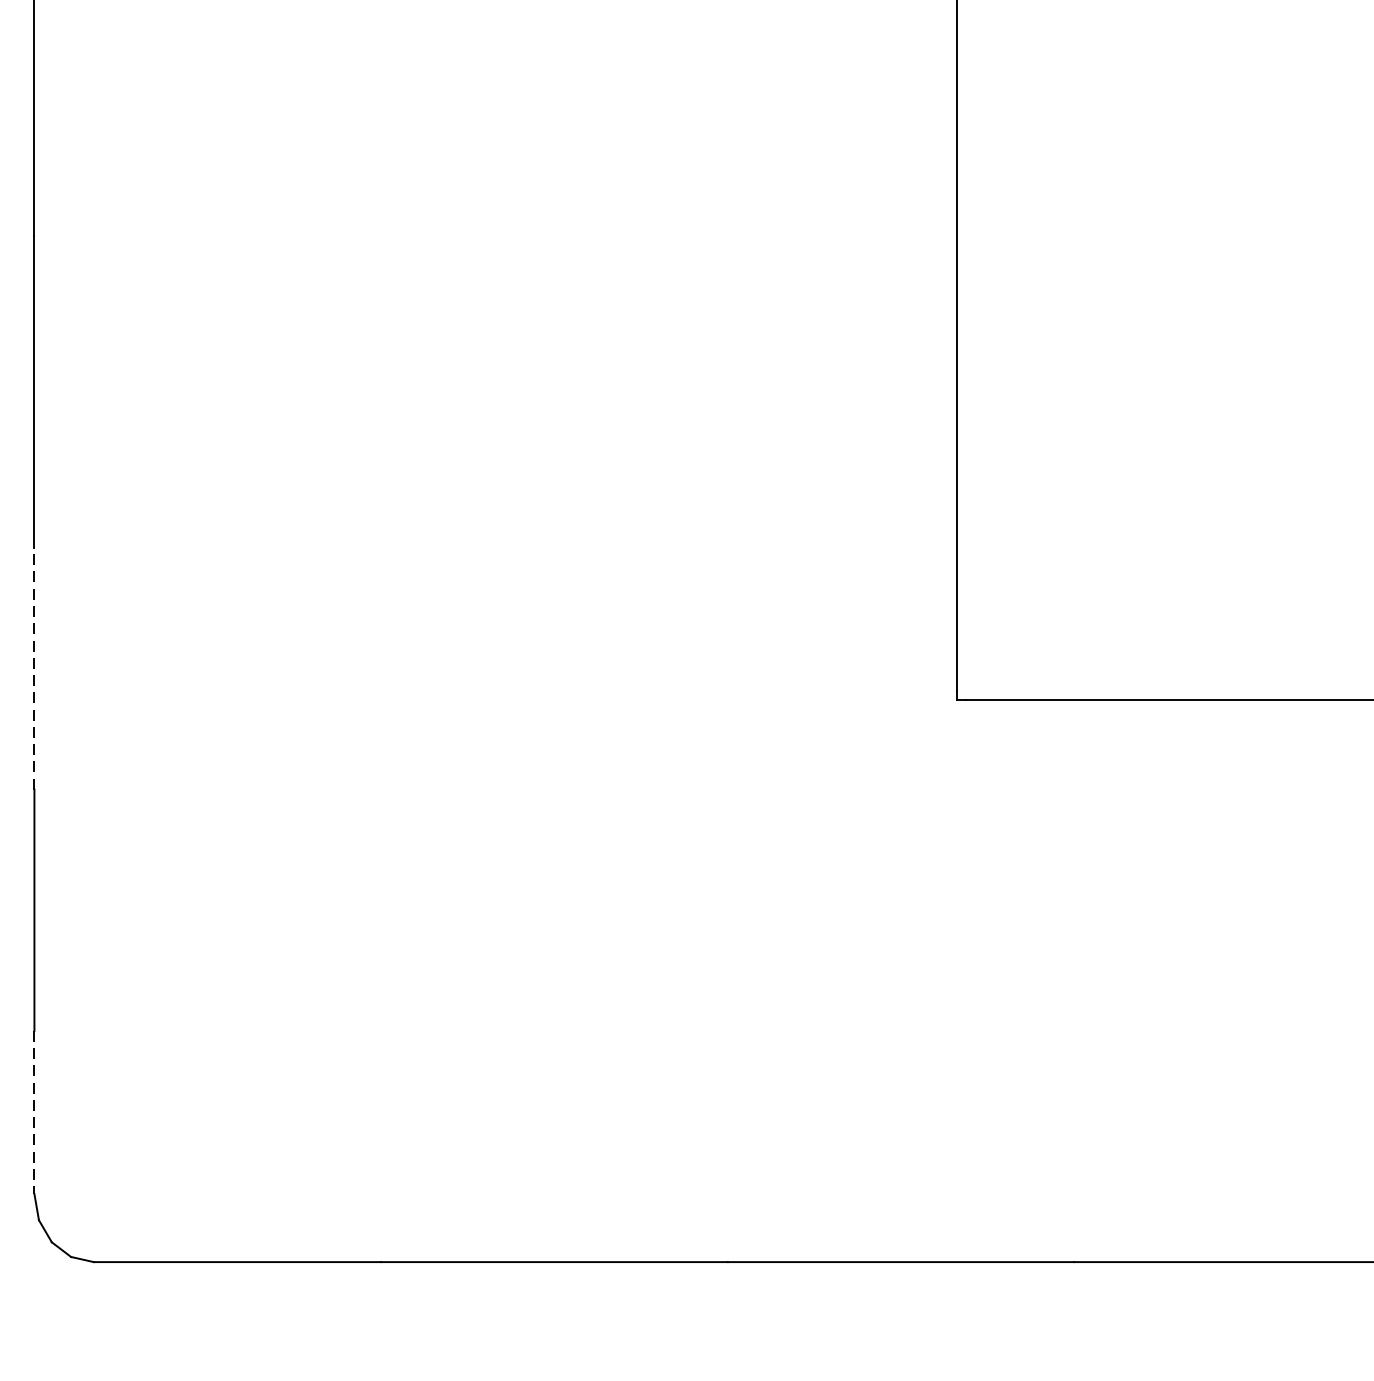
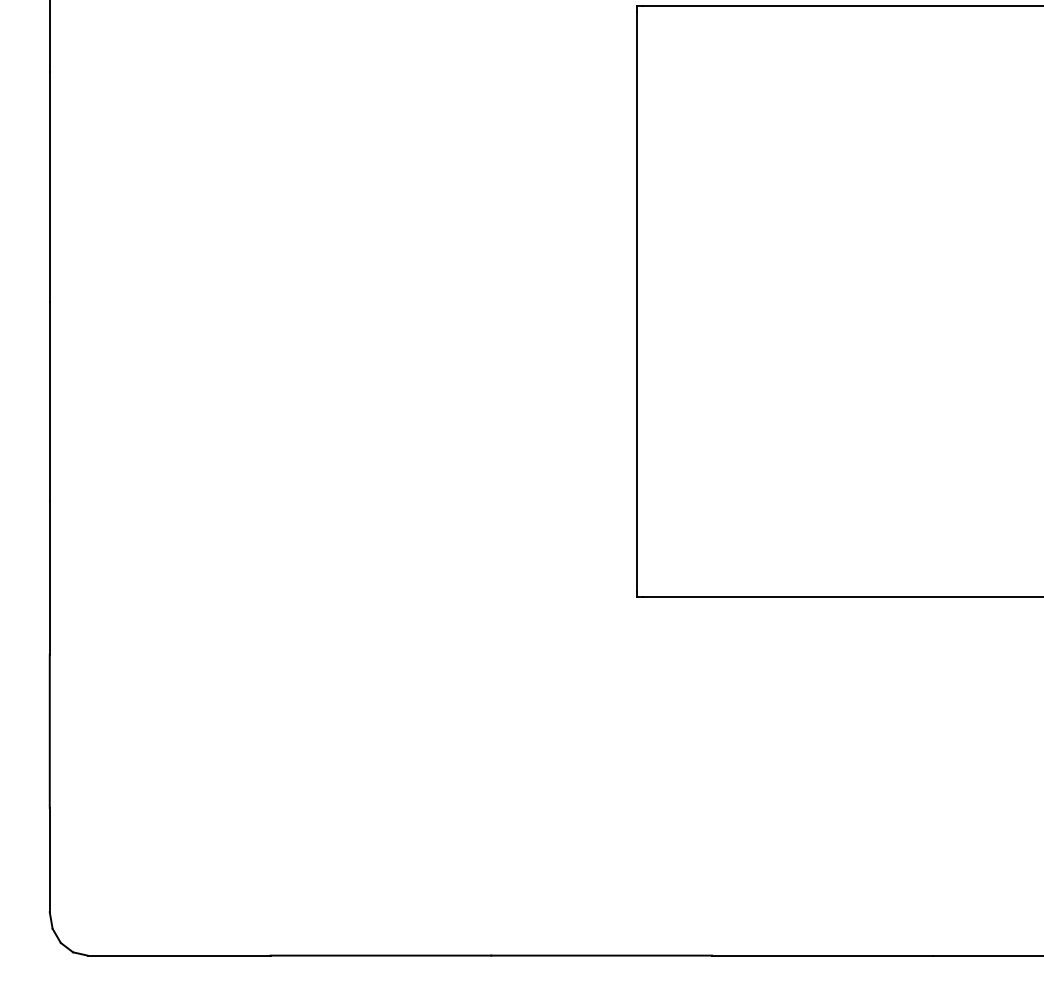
line: (34, 668) -> (49, 577), dashed -> solid
line: (34, 1112) -> (49, 860), dashed -> solid

